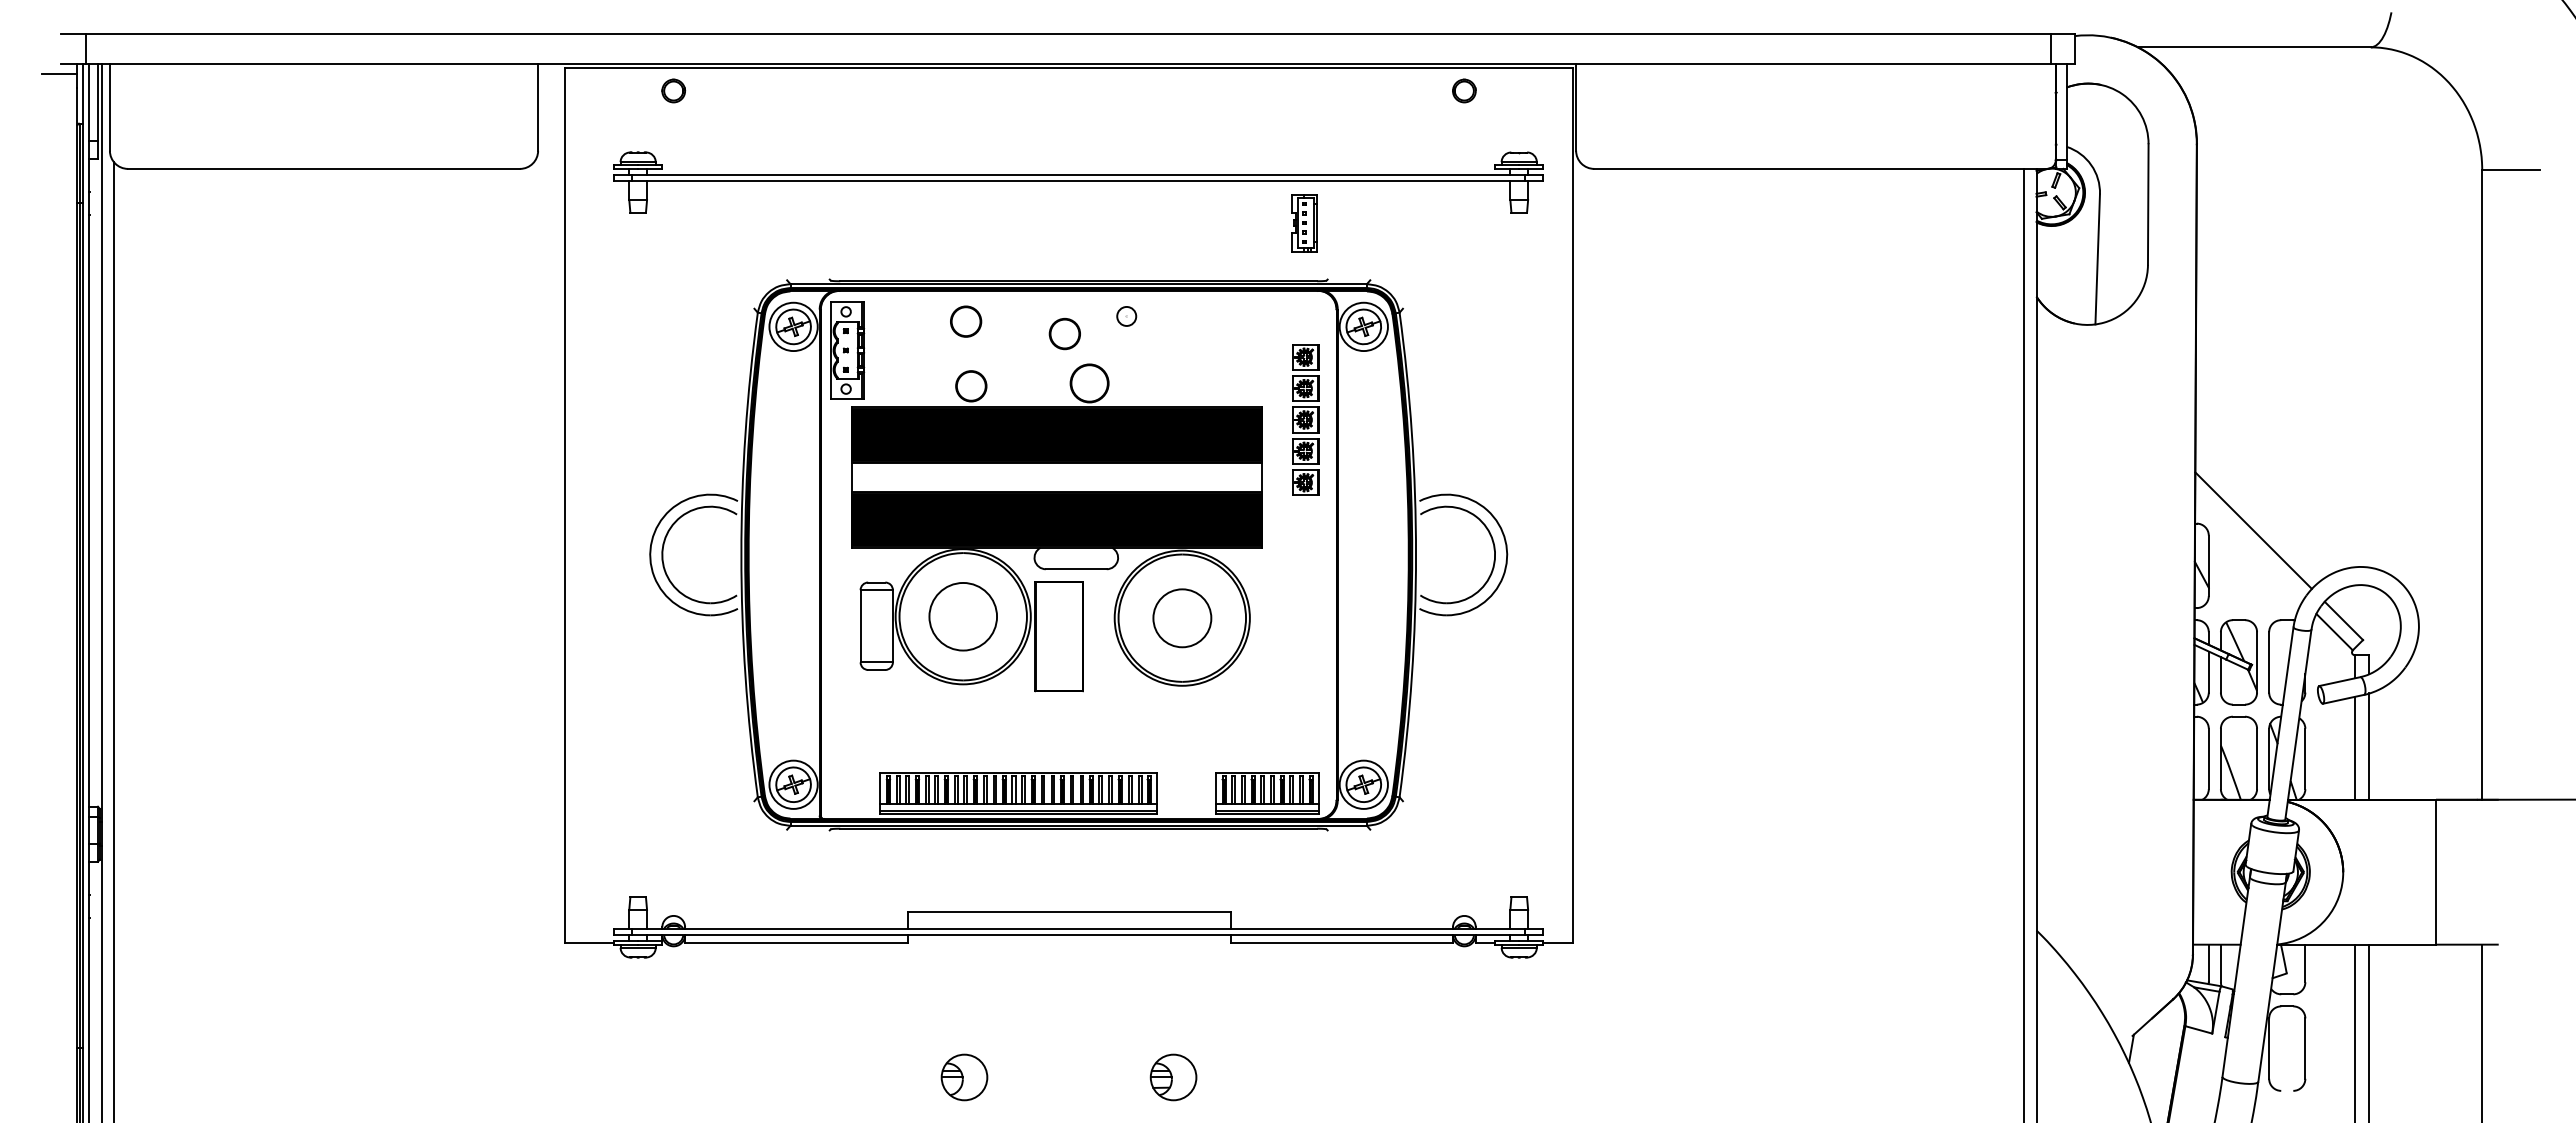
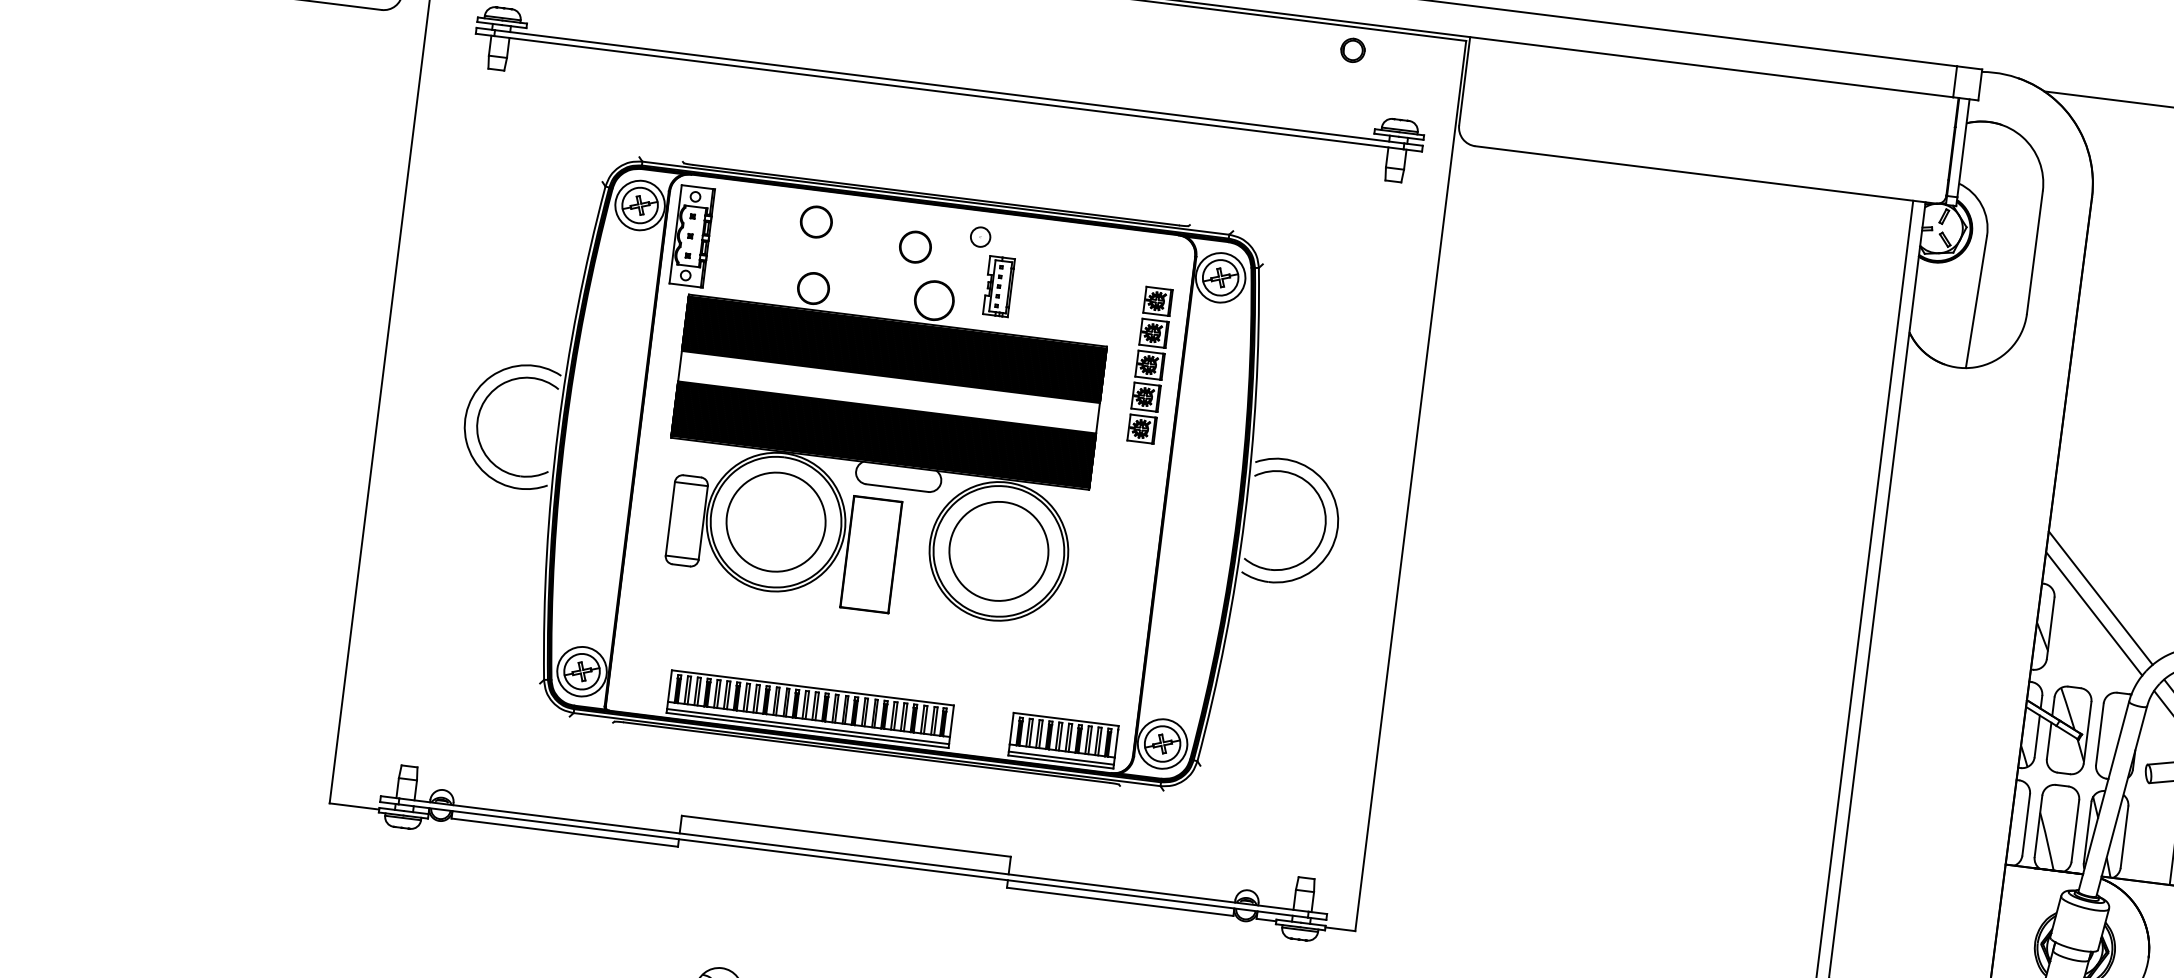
part: (1304, 223) -> (998, 287), moved
line: (2249, 546) -> (2094, 613), added
circle: (962, 616) -> (775, 521), size x1.43
circle: (1182, 618) -> (999, 551), size x1.67

